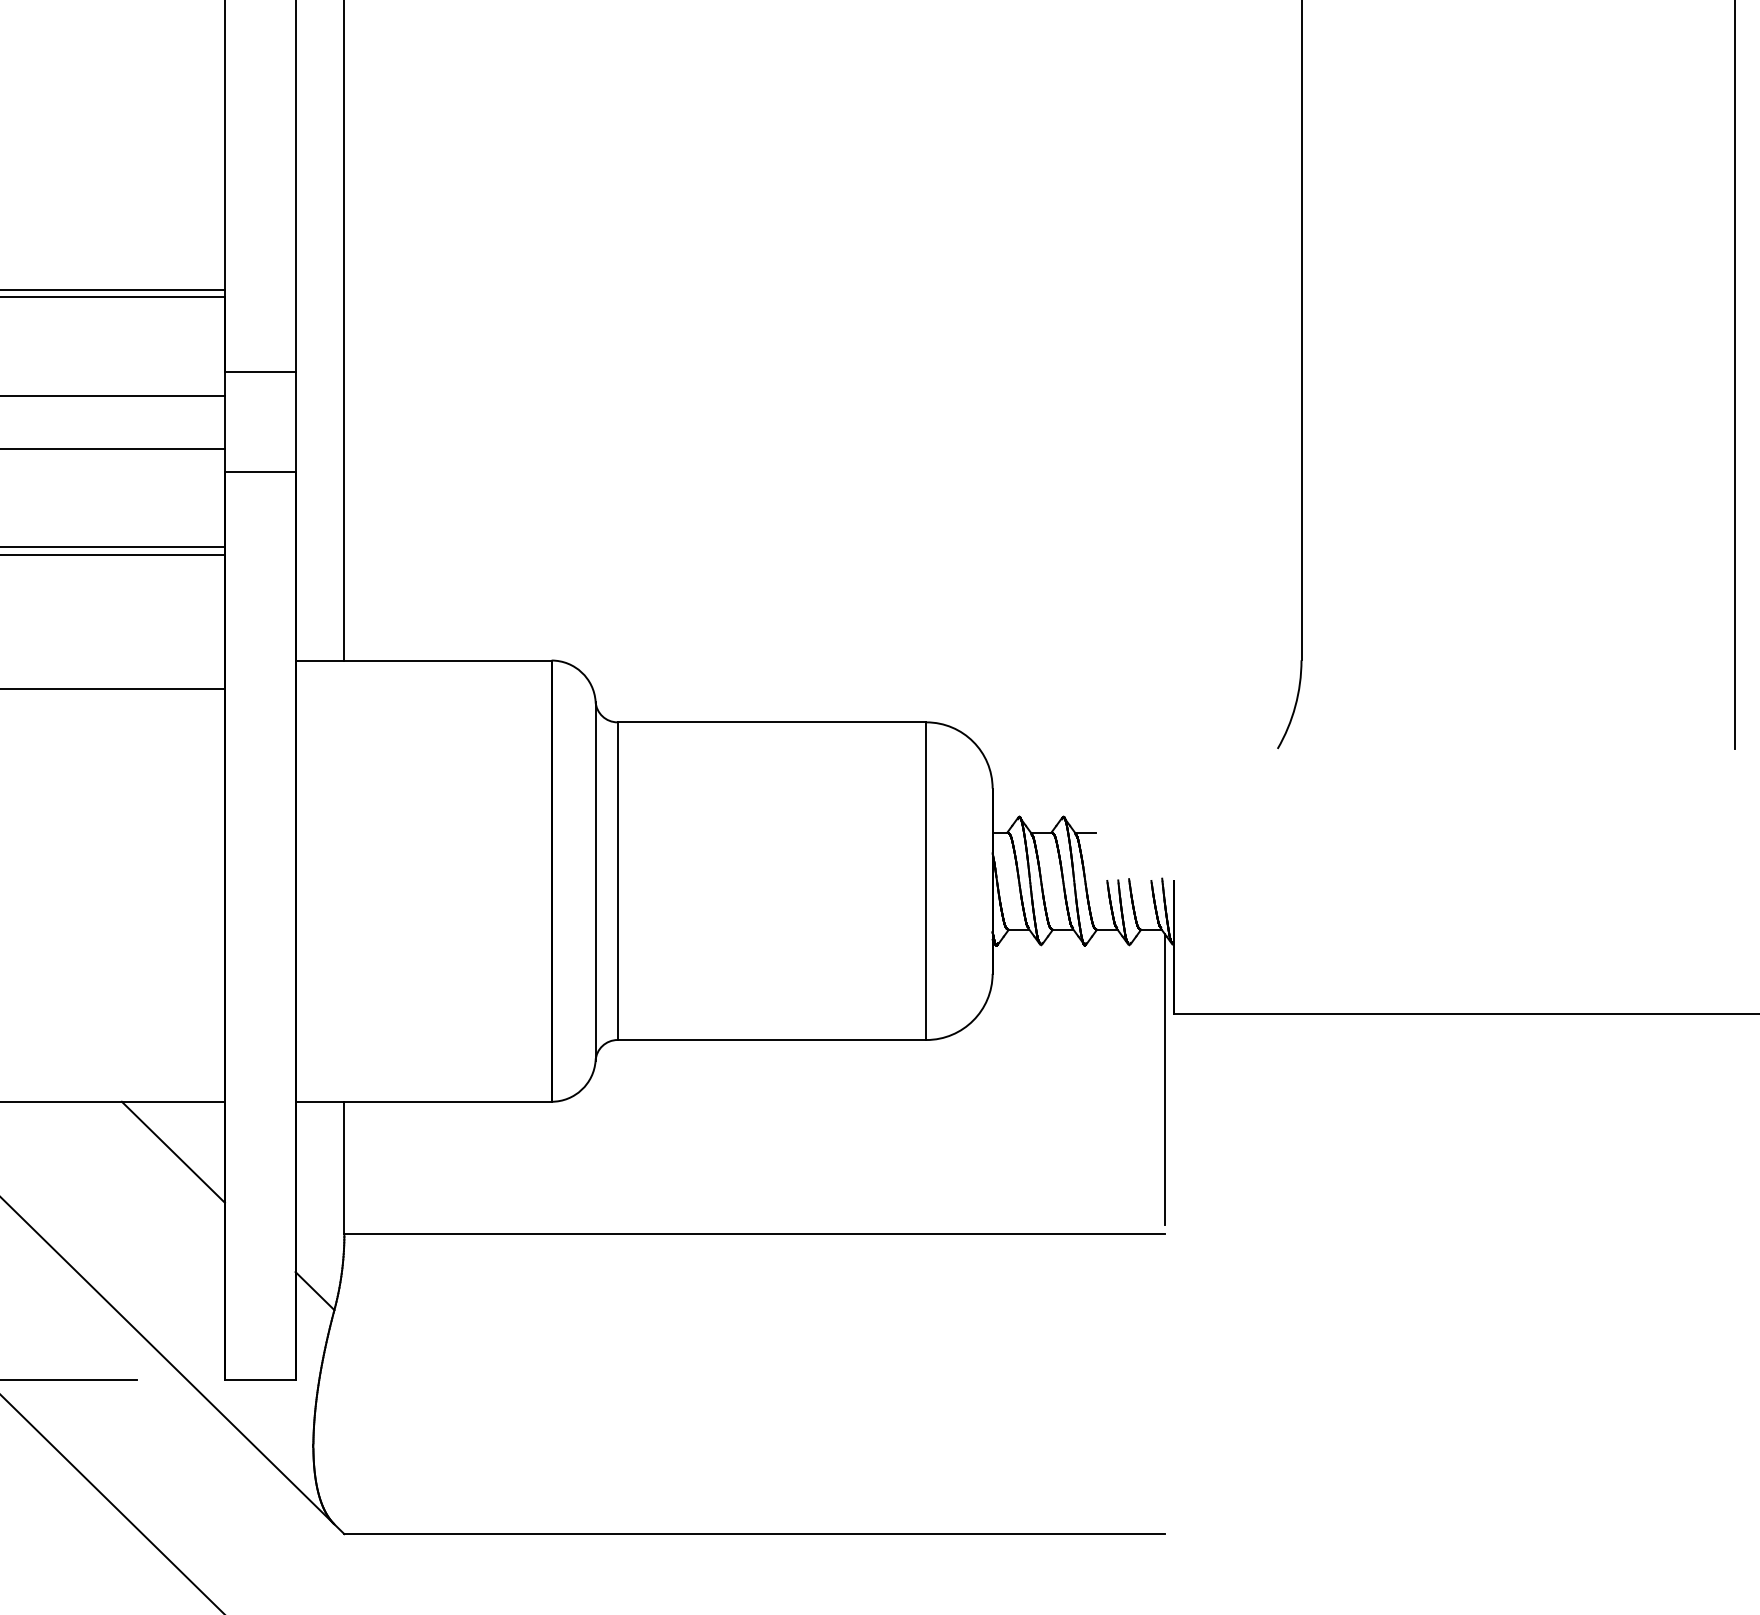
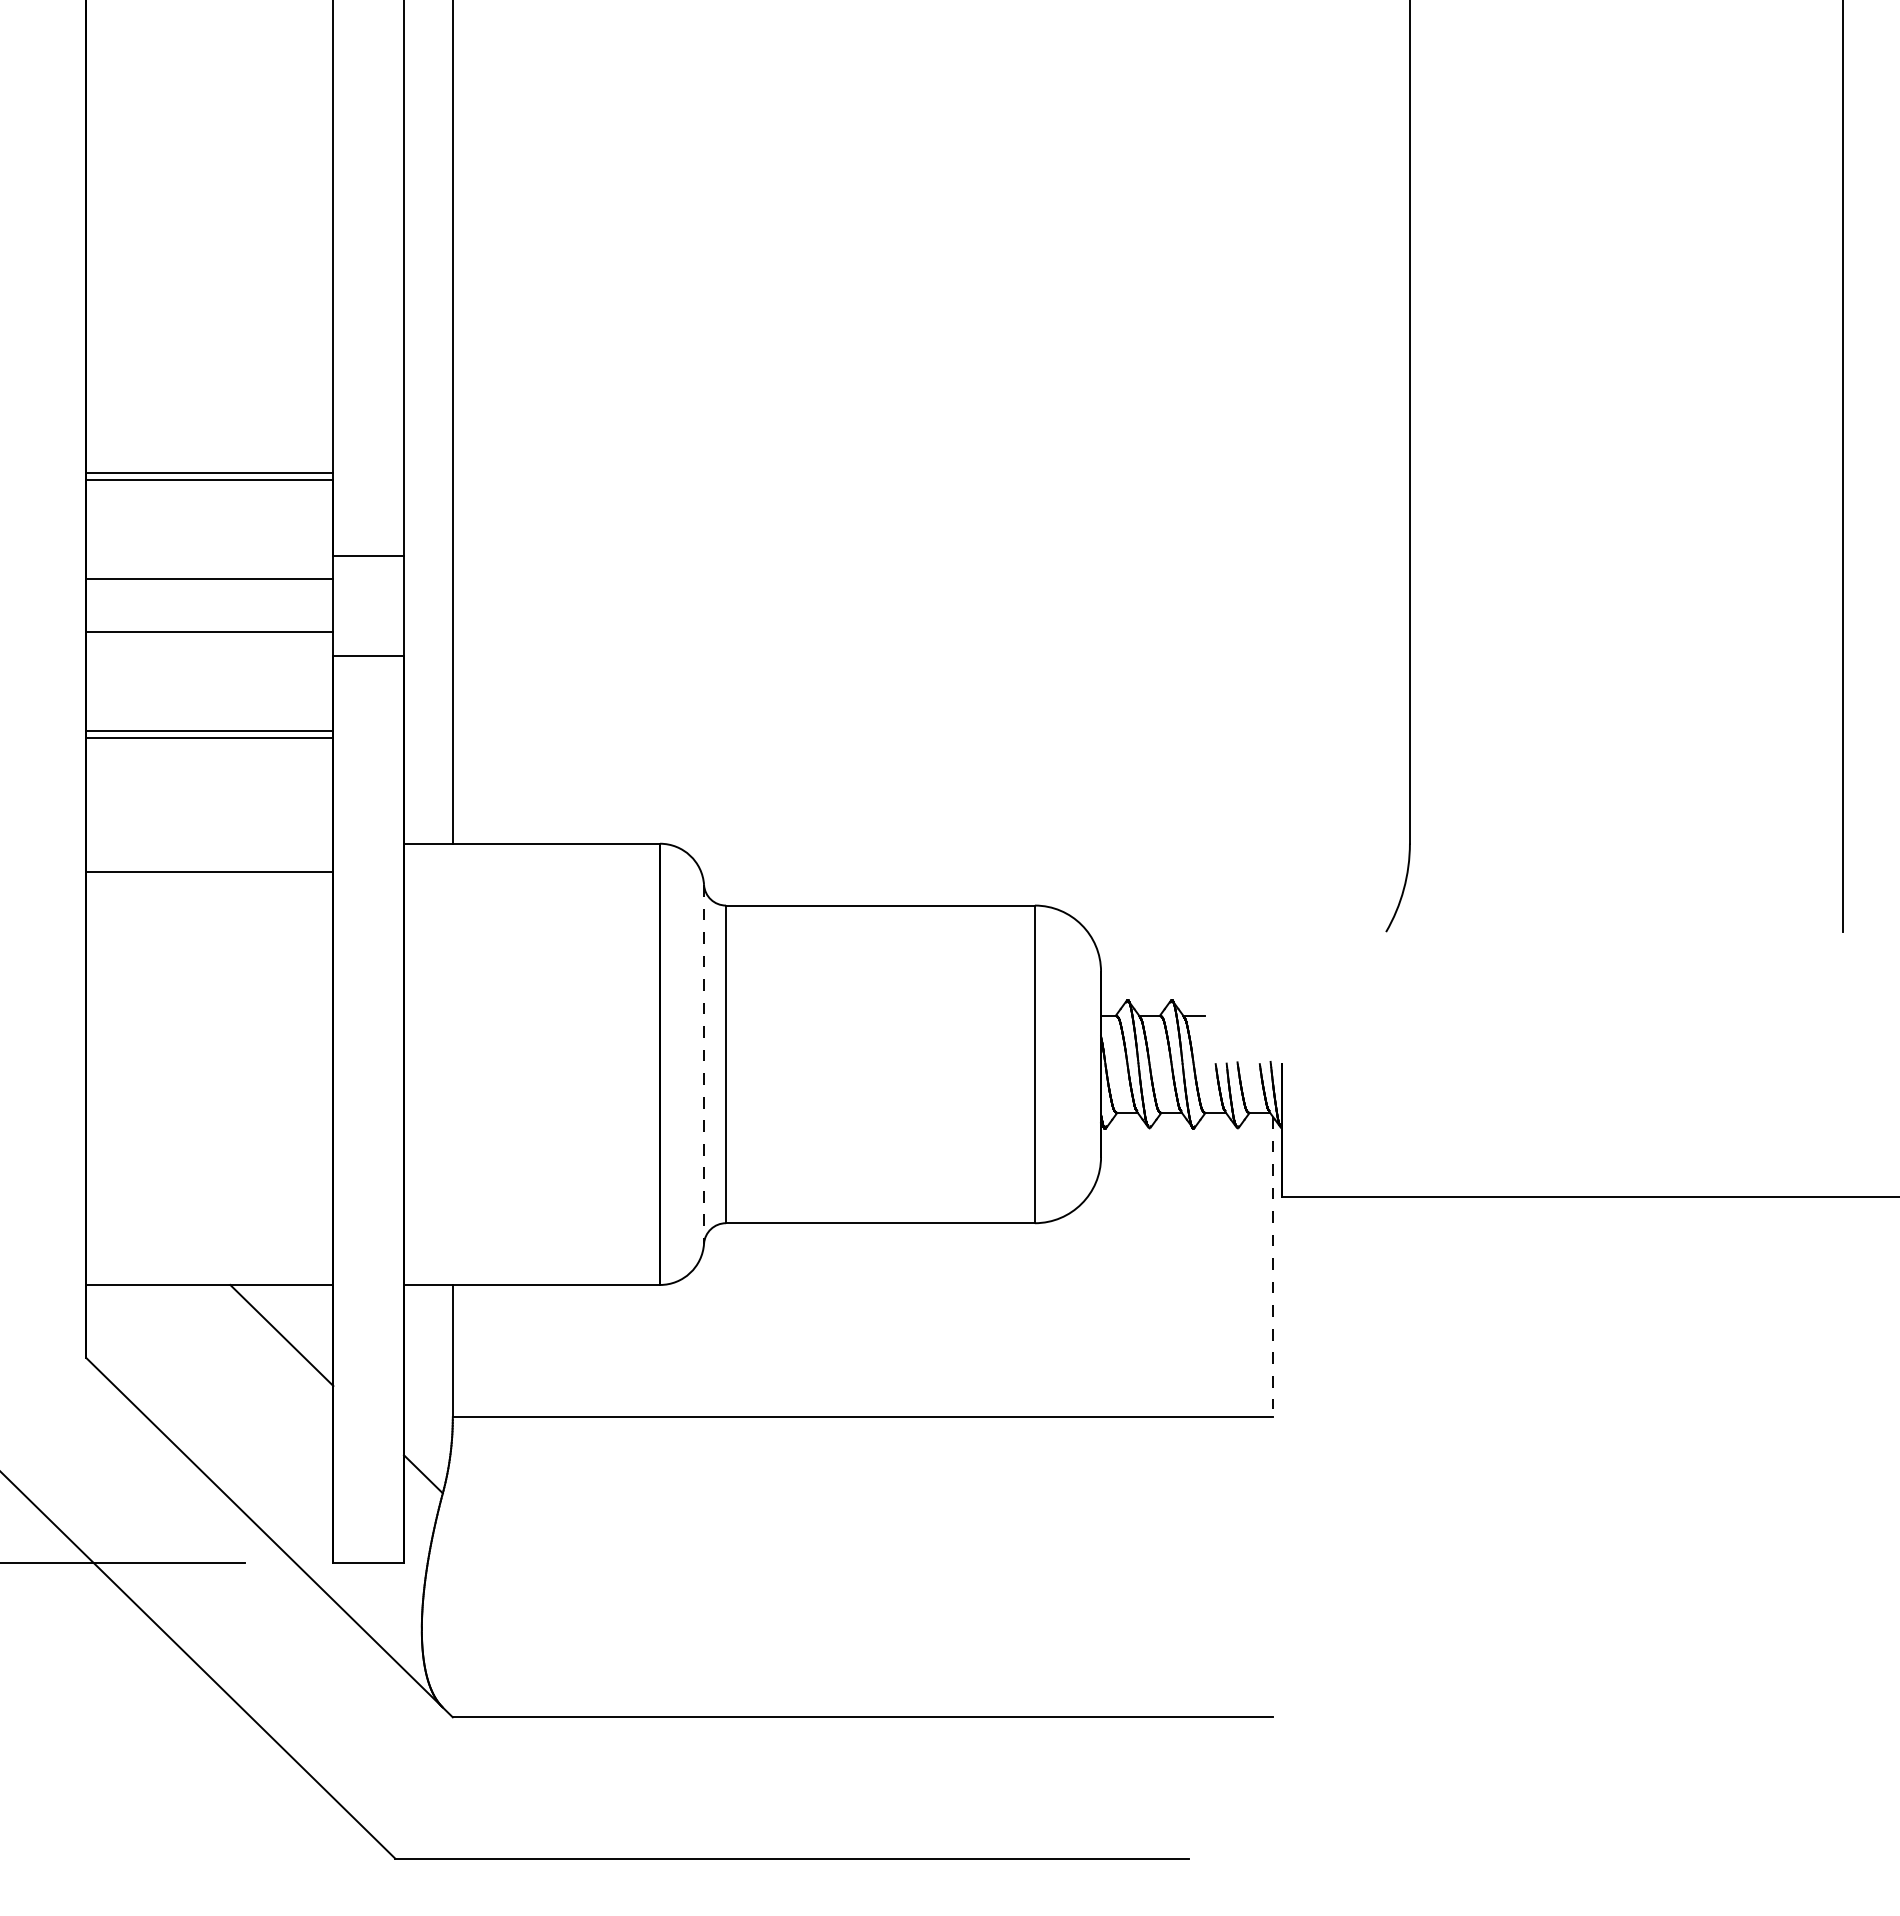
line: (596, 881) -> (704, 1064), solid -> dashed
line: (1165, 1079) -> (1273, 1262), solid -> dashed

